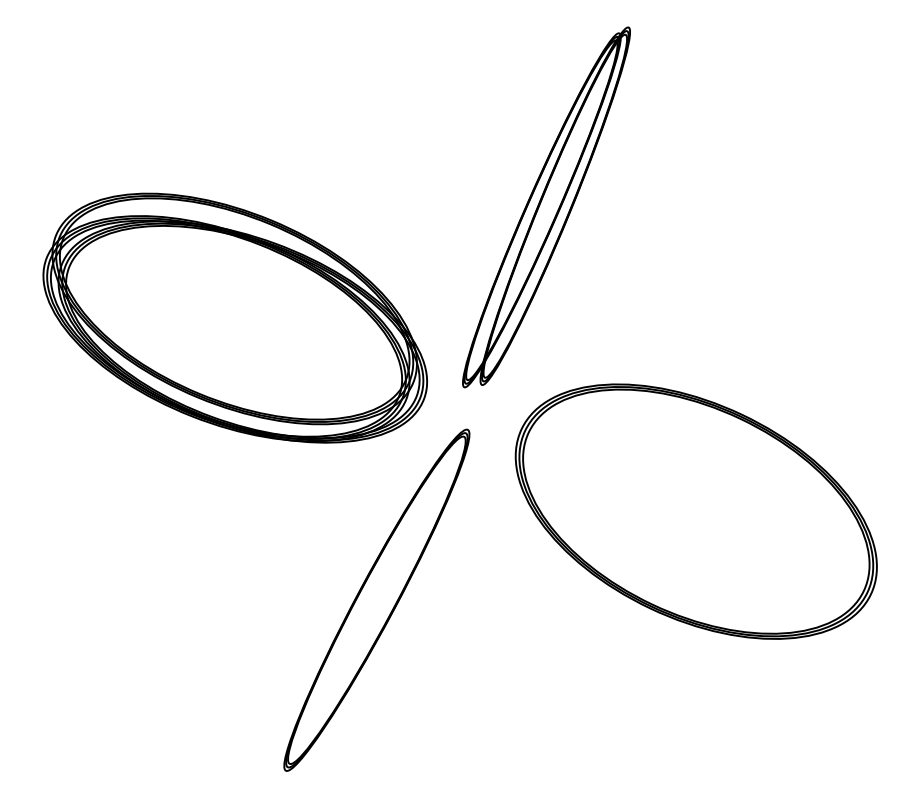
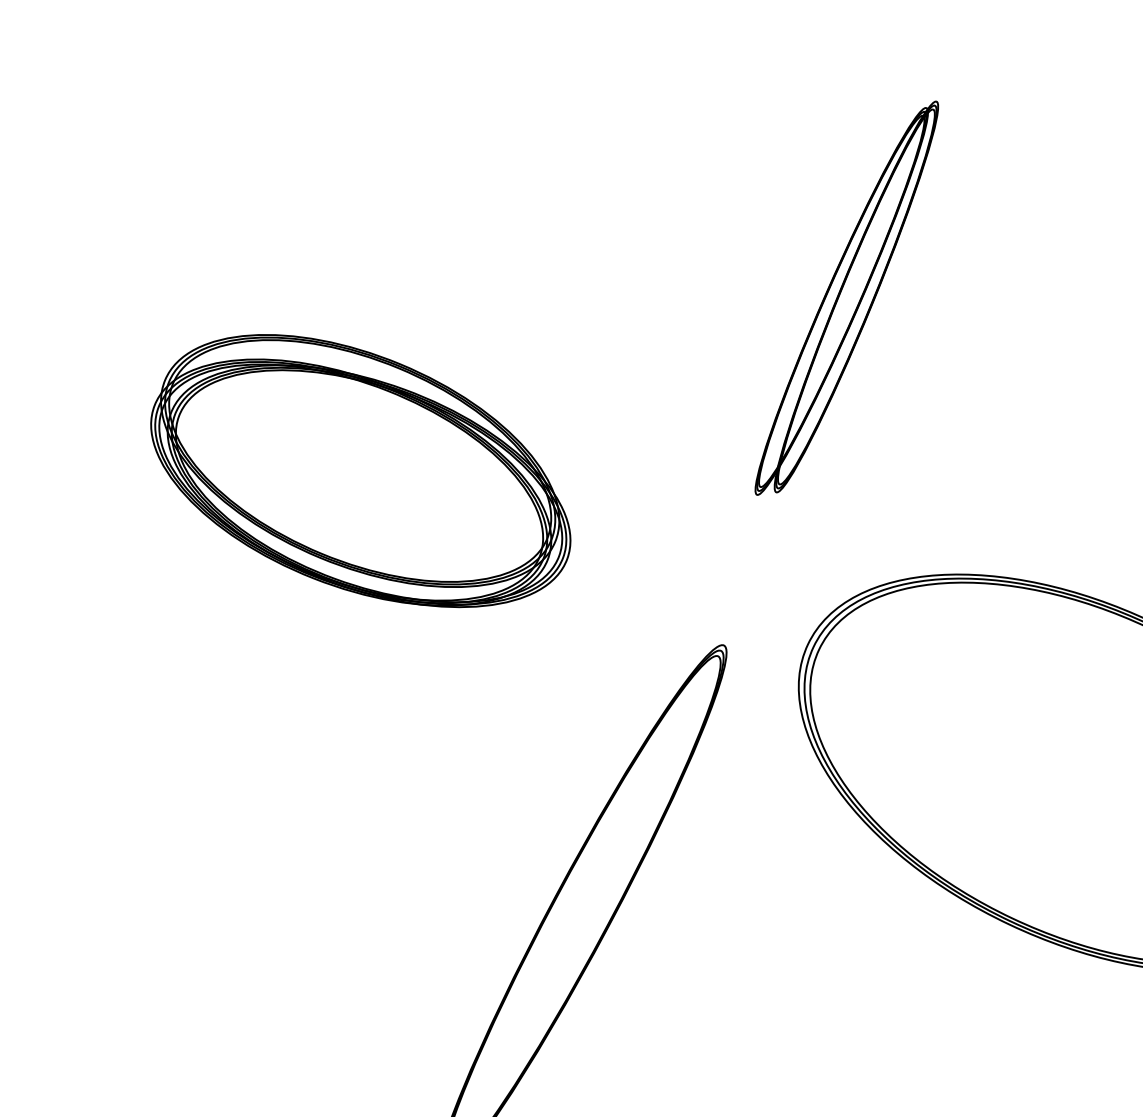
part: (546, 207) -> (846, 298), size x0.7
part: (234, 317) -> (359, 470), size x0.7

